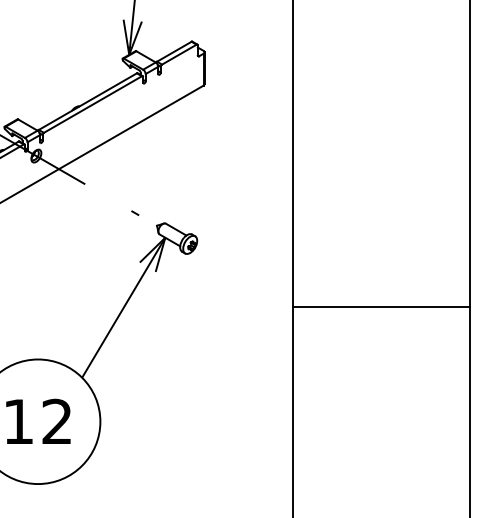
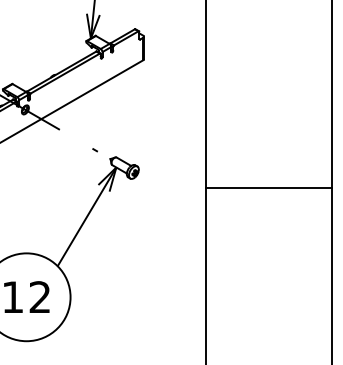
line: (381, 307) -> (268, 188), moved

